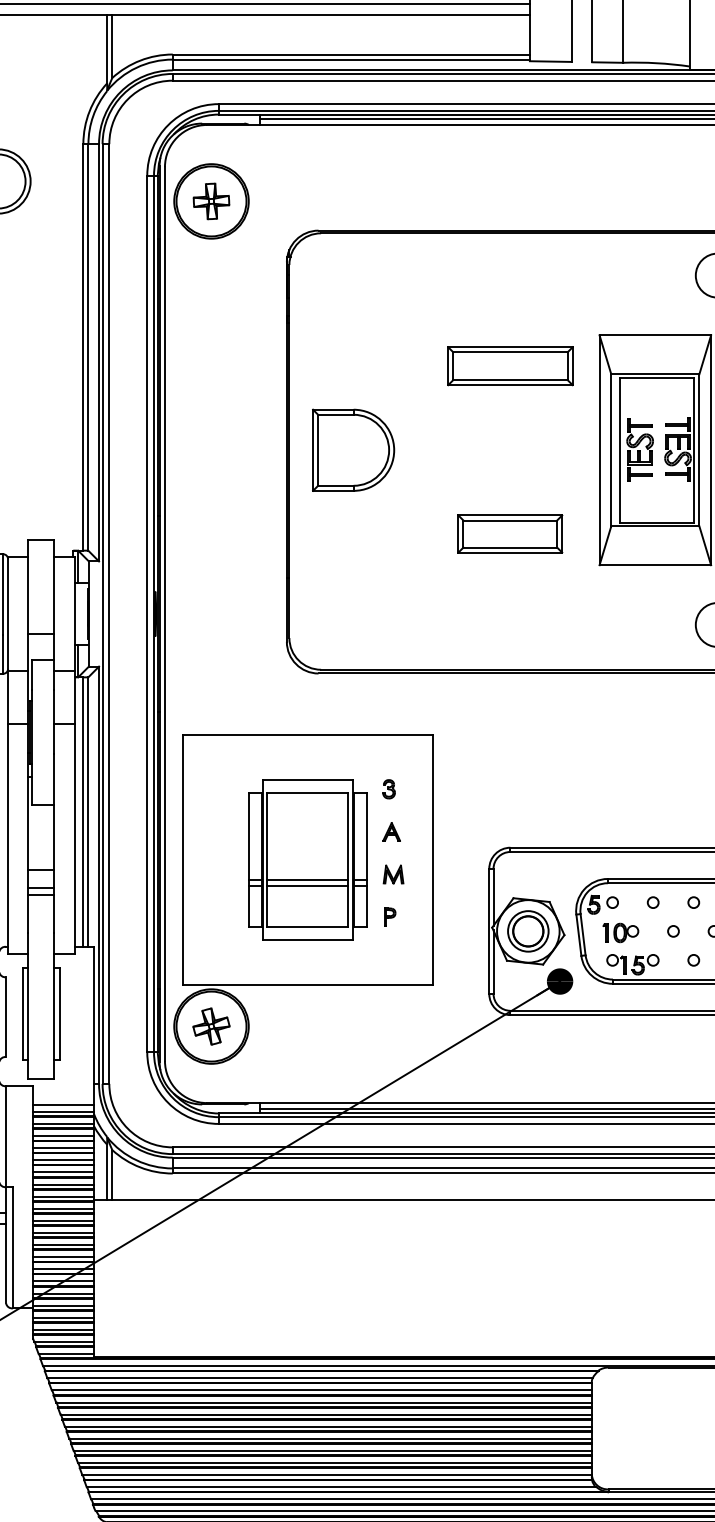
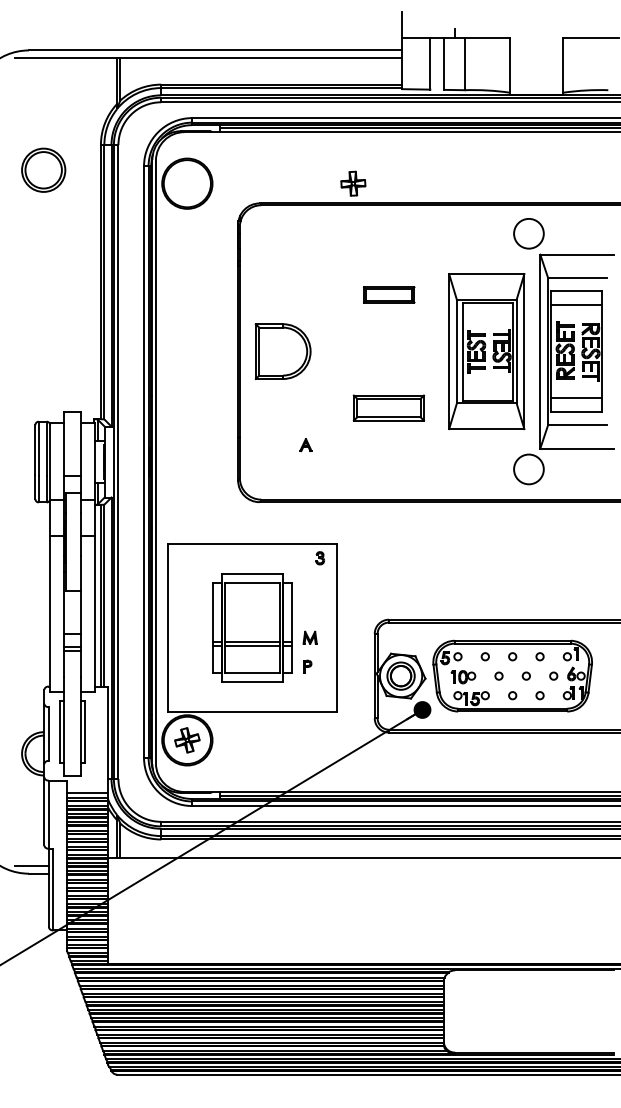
part: (211, 201) -> (353, 183), moved
part: (511, 365) -> (389, 294), size x0.6
part: (388, 789) -> (319, 558), moved
part: (391, 831) -> (305, 444), moved

